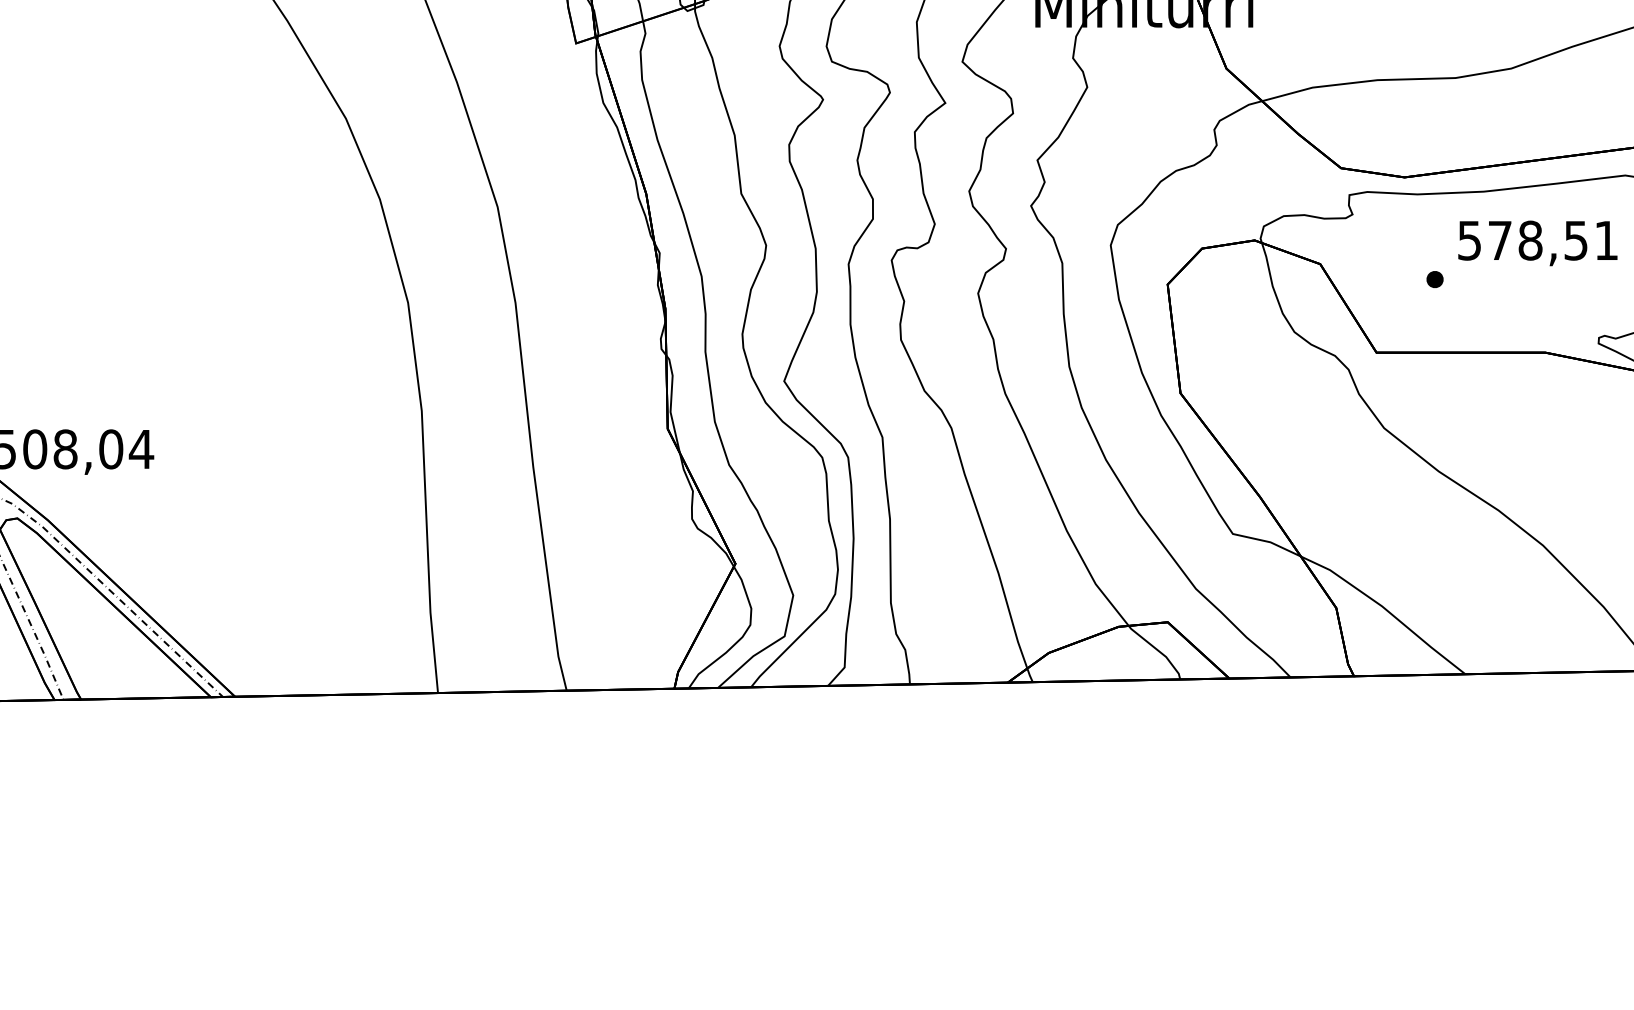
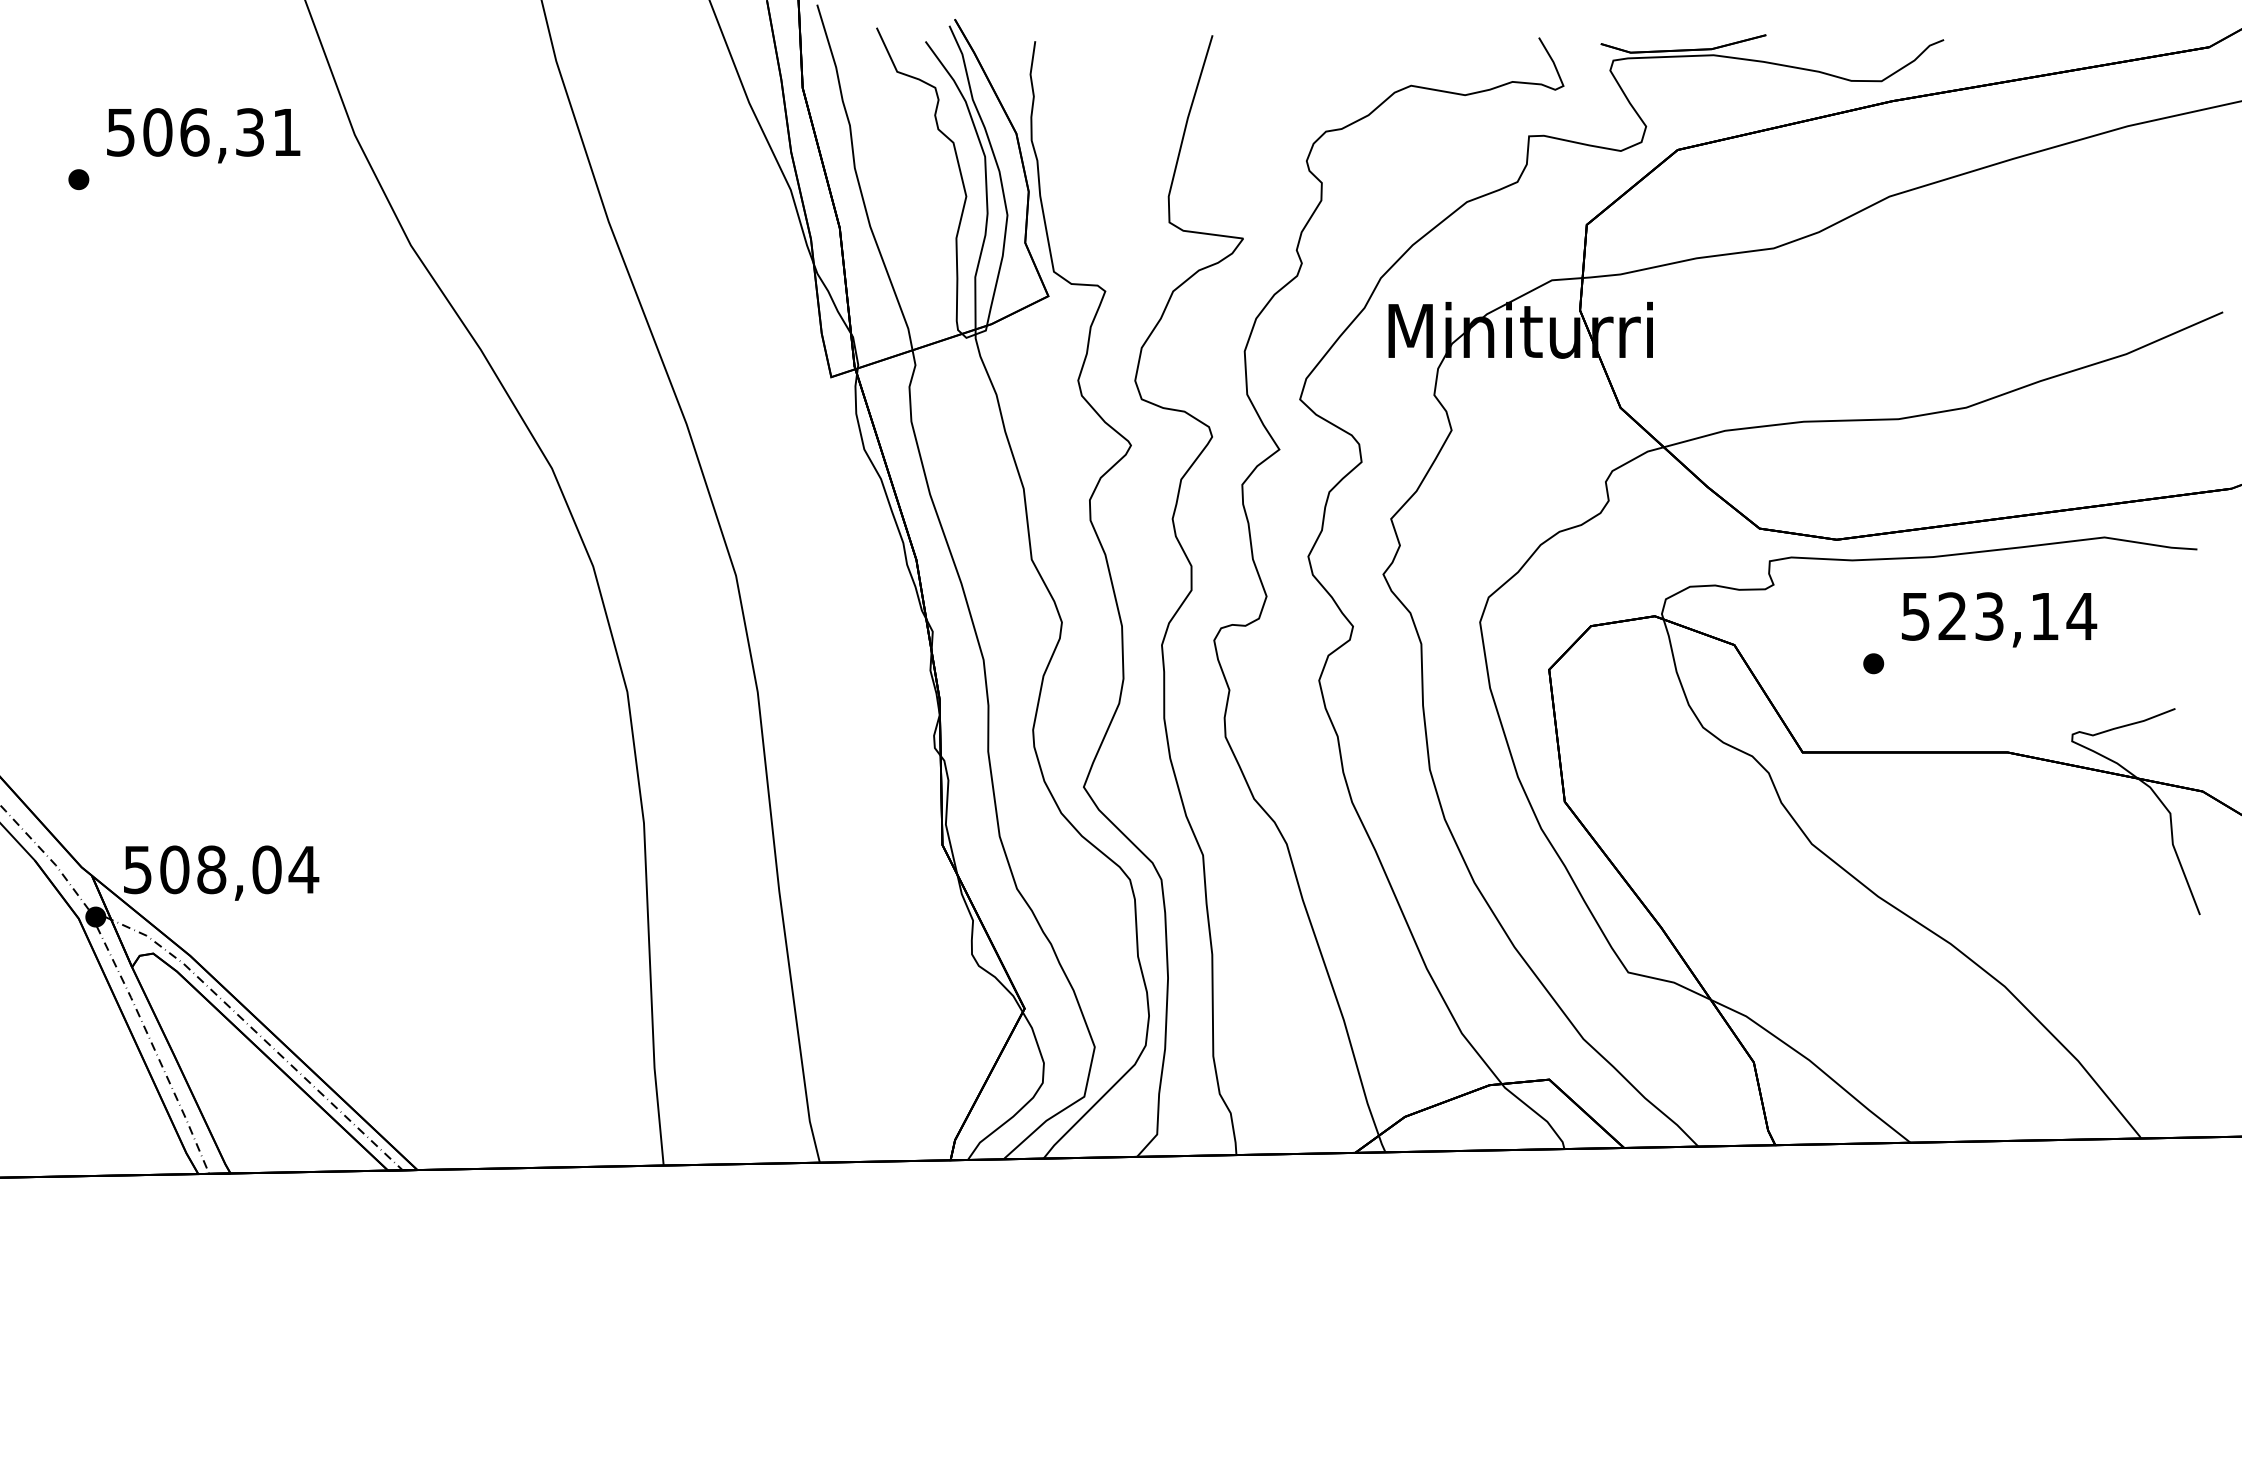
text: (1553, 240) -> (2017, 616), 578,51 -> 523,14

